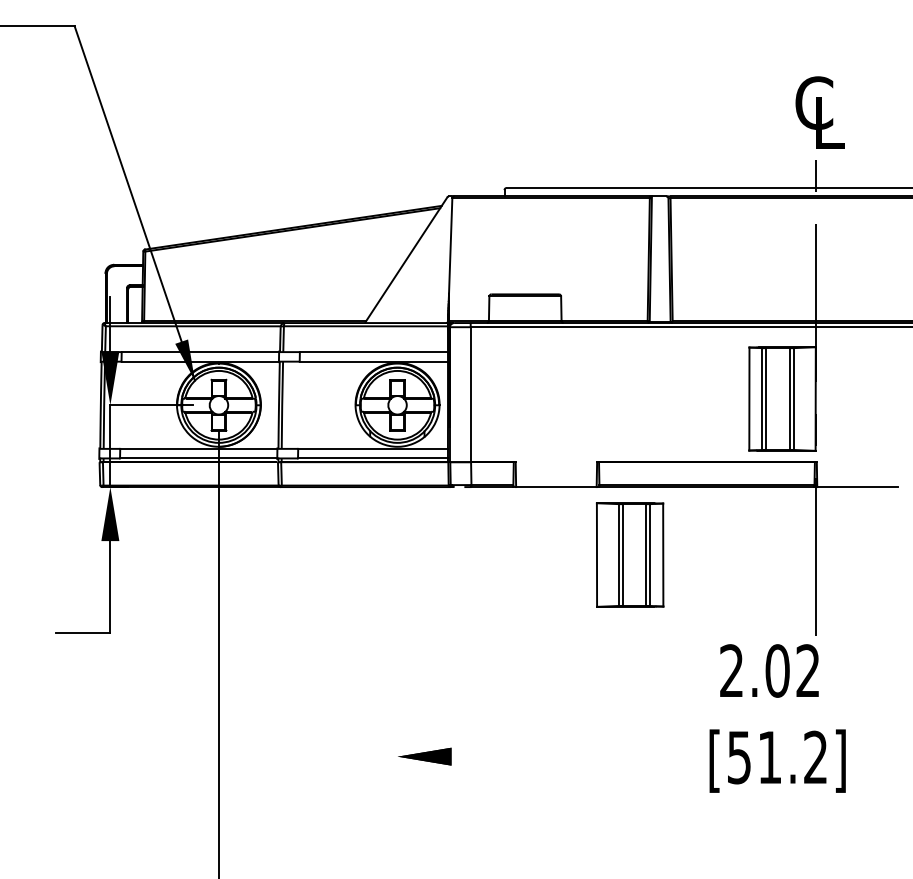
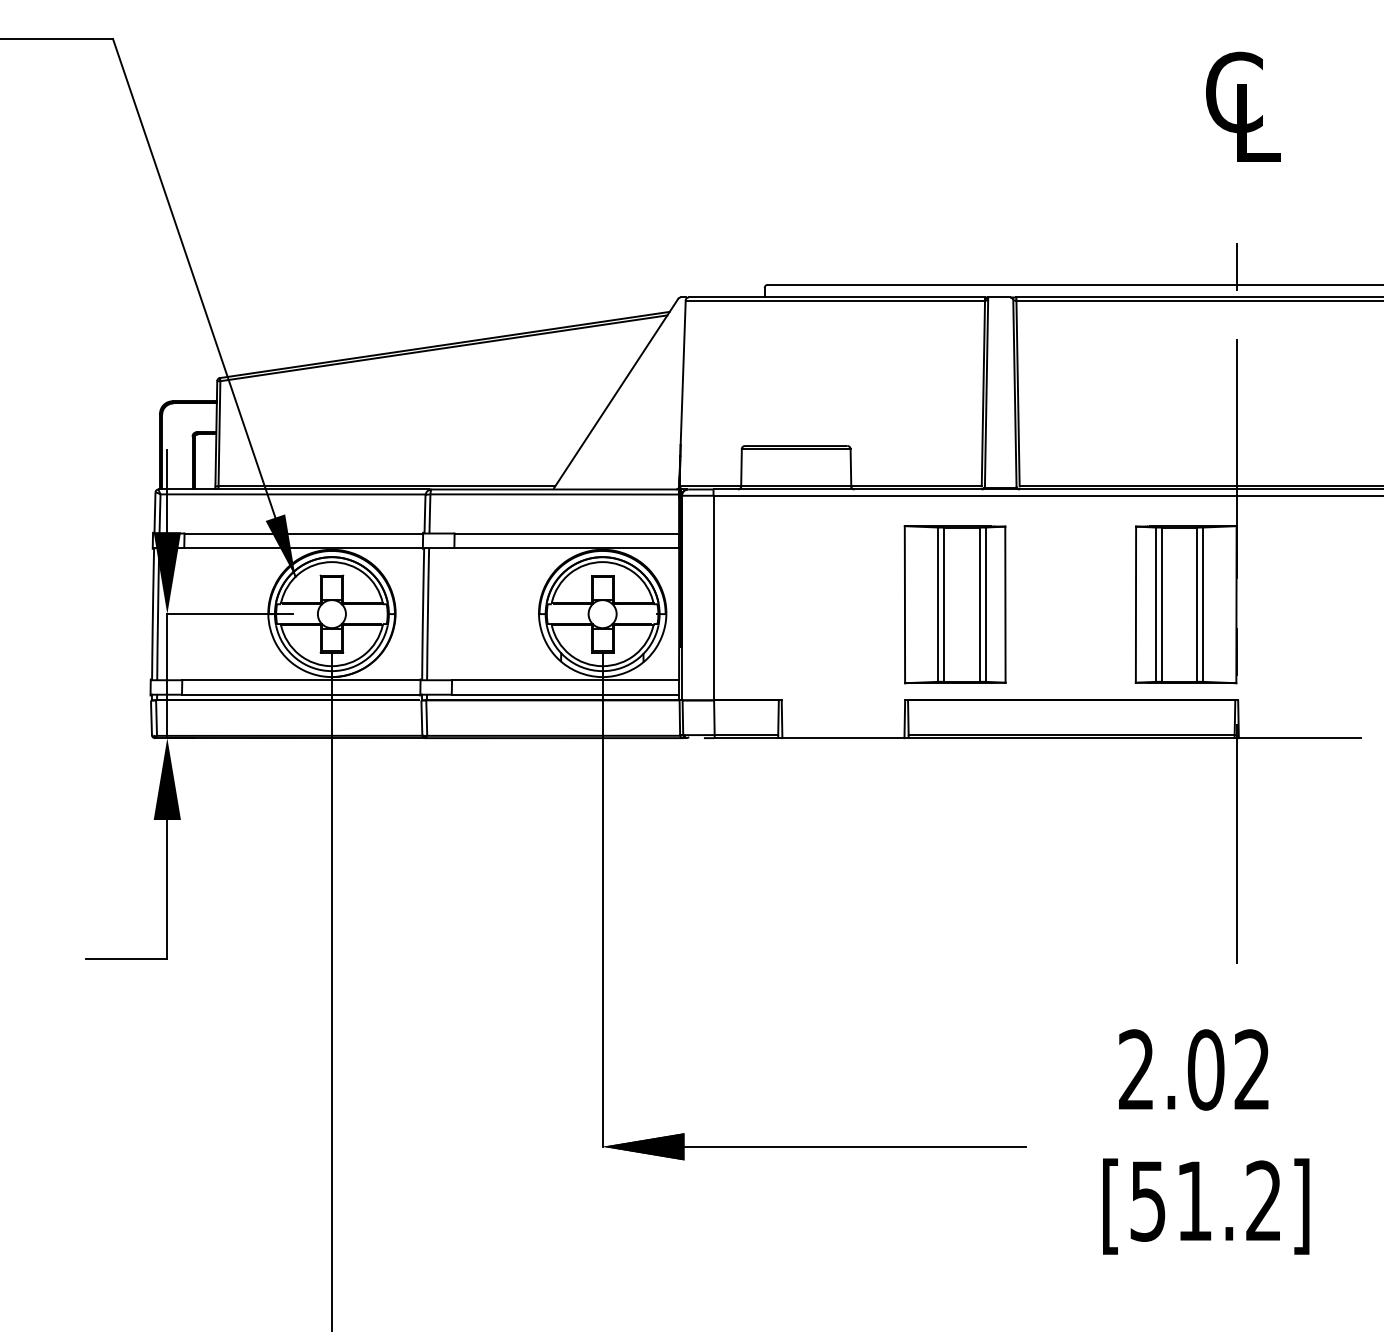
text: (819, 112) -> (1242, 106), moved
part: (629, 554) -> (954, 603), moved
line: (397, 593) -> (602, 899), added
text: (777, 718) -> (1205, 1141), moved
line: (563, 756) -> (854, 1146), added

